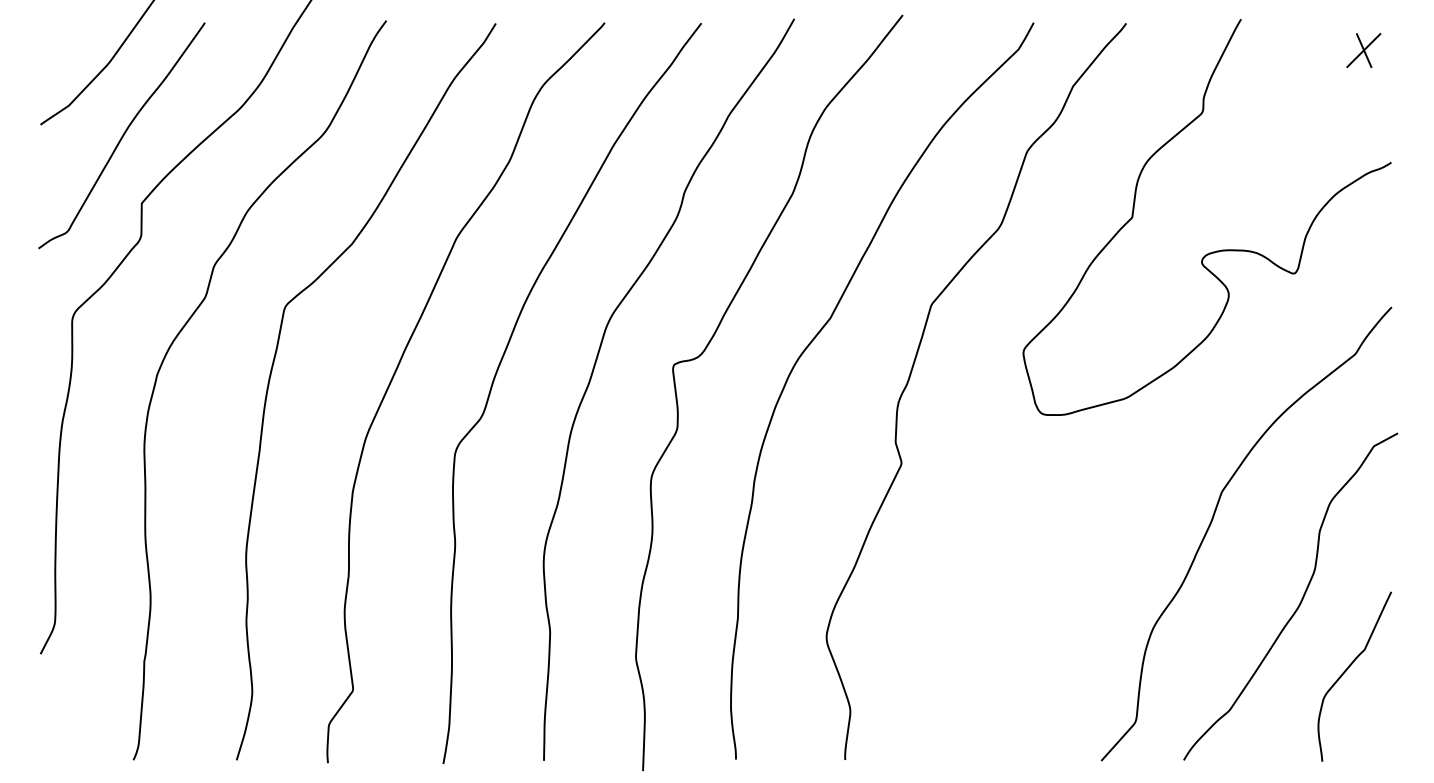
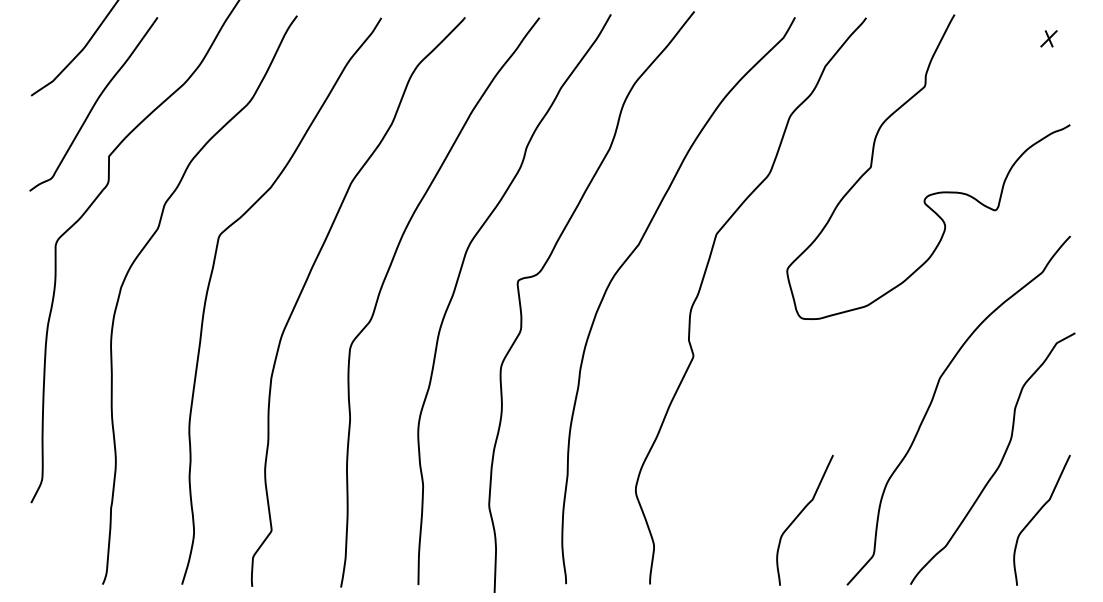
part: (1363, 50) -> (1048, 38), size x0.6
curve: (1040, 669) -> (800, 514), added

